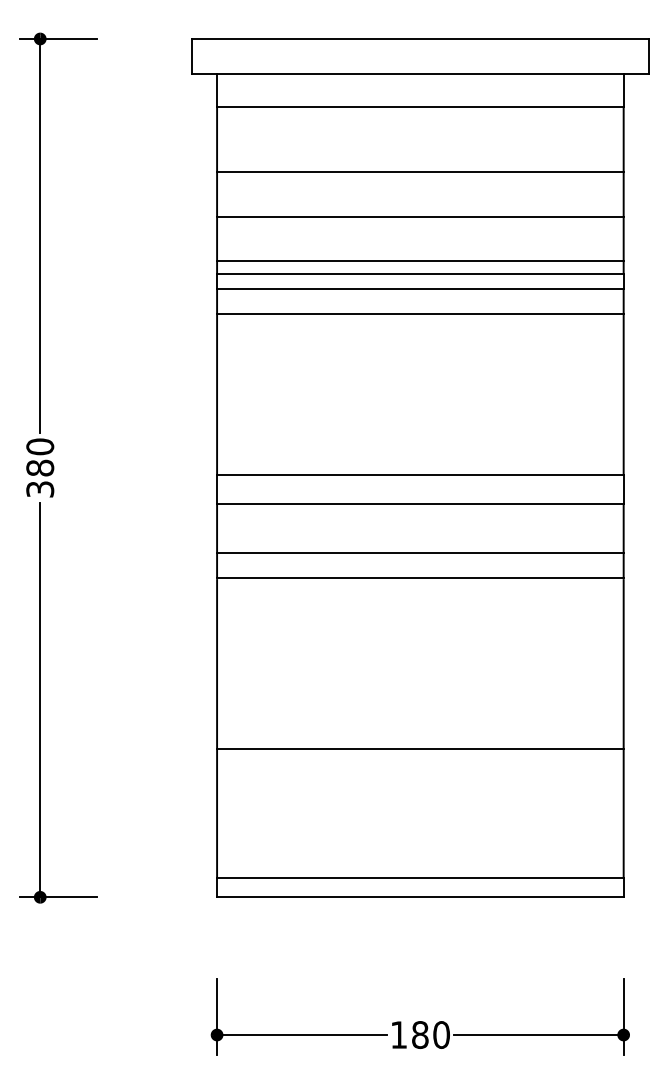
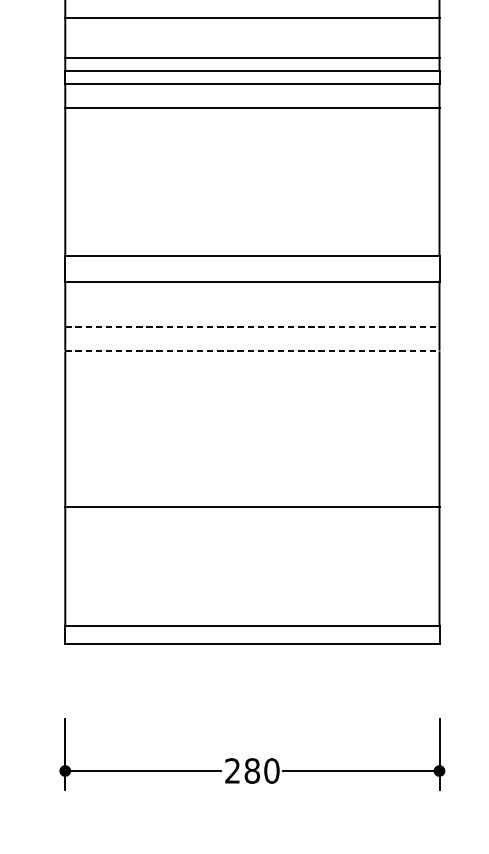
line: (420, 552) -> (252, 326), solid -> dashed
line: (420, 578) -> (252, 350), solid -> dashed
text: (398, 1034) -> (232, 770), 180 -> 280

